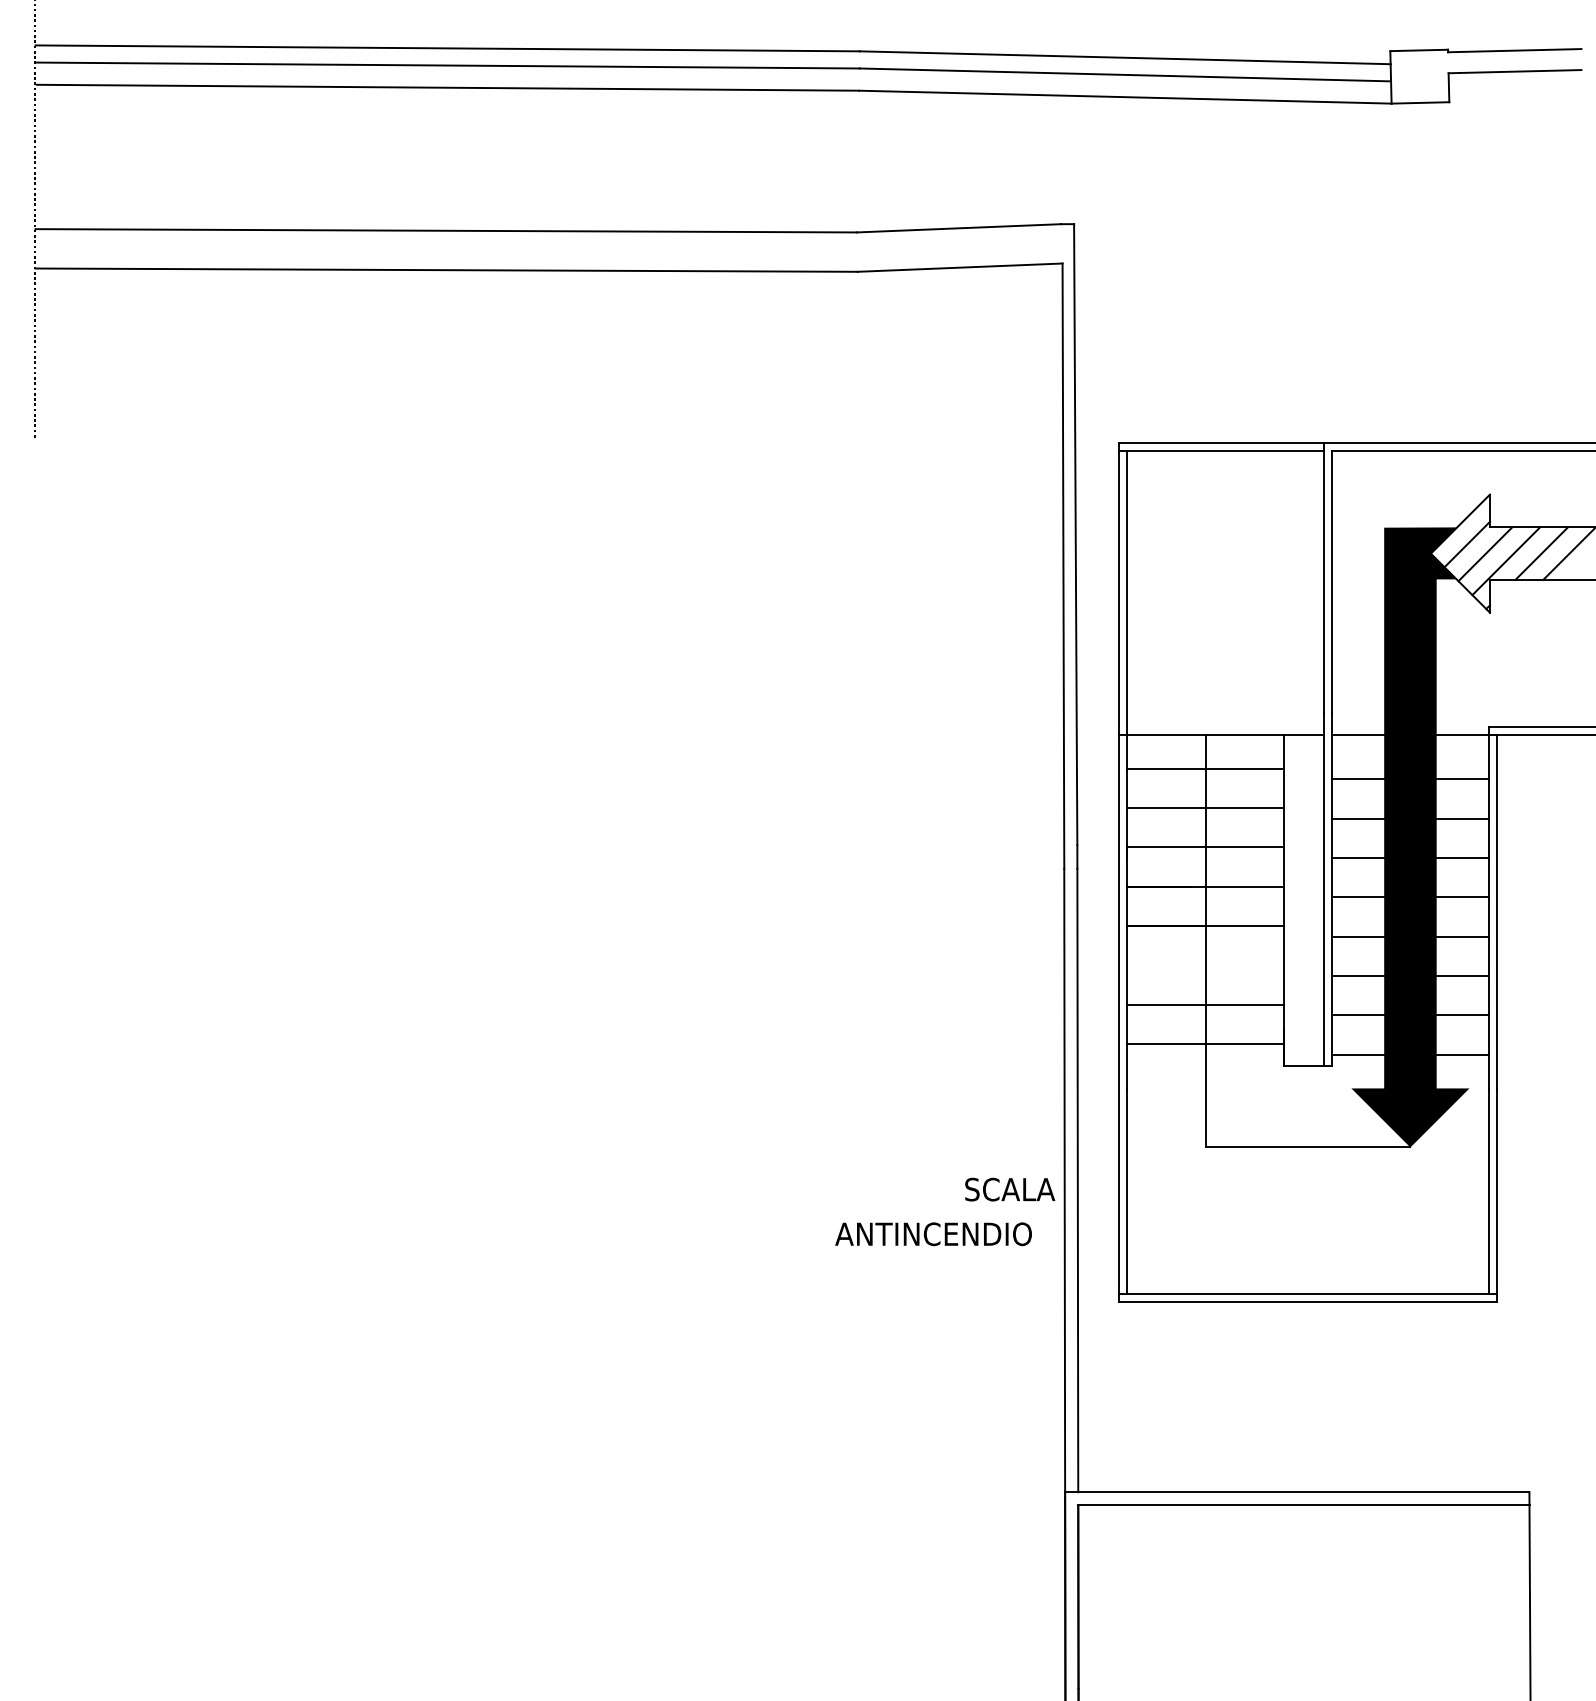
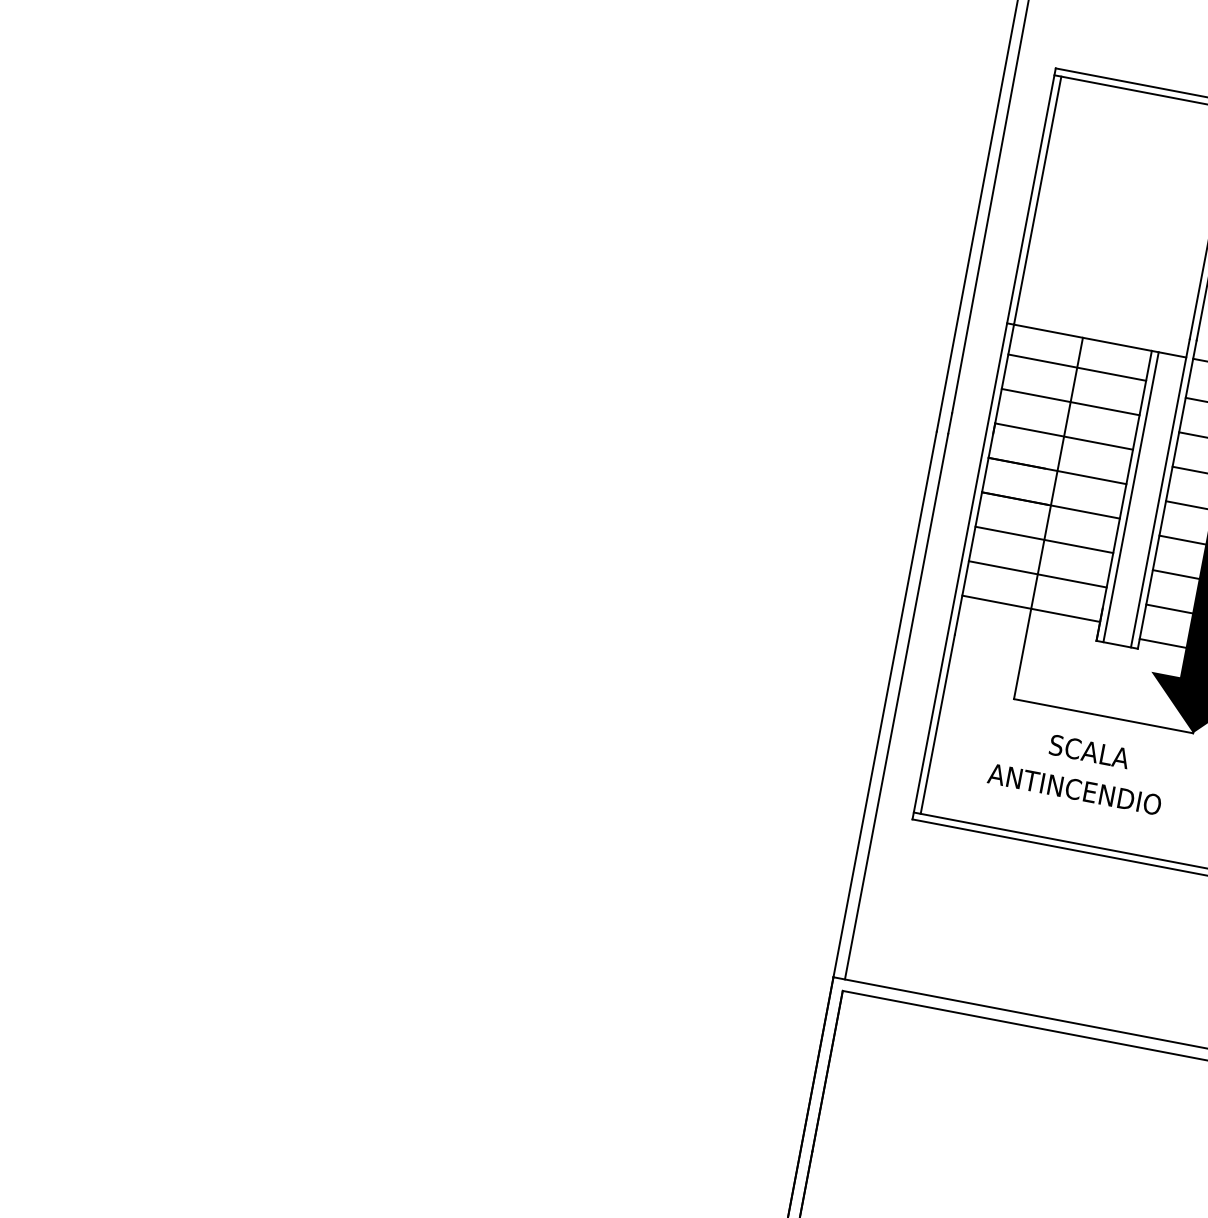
line: (1292, 899) -> (1131, 496), added
line: (1205, 965) -> (1044, 539), added
text: (1010, 1189) -> (1089, 751), moved
text: (933, 1234) -> (1074, 789), moved

